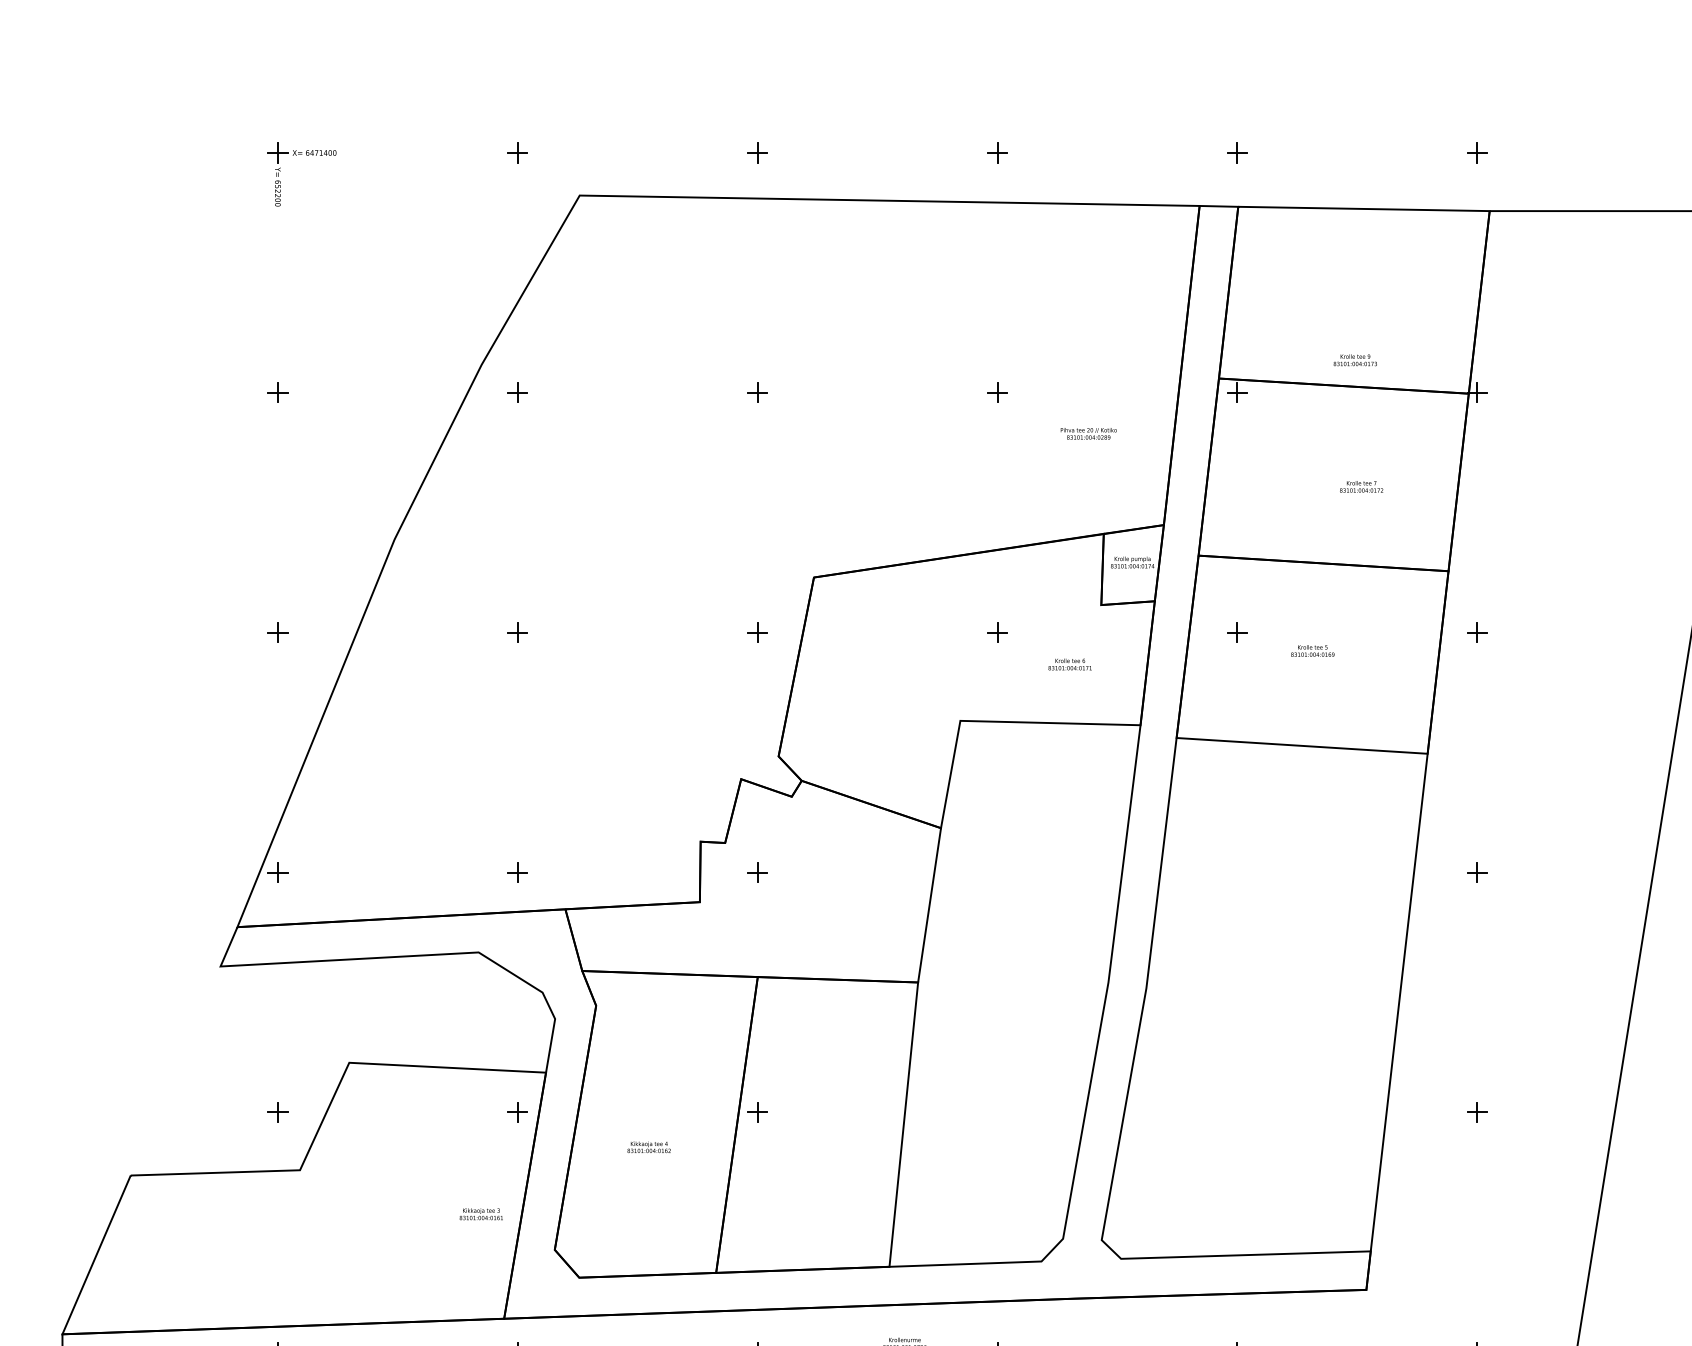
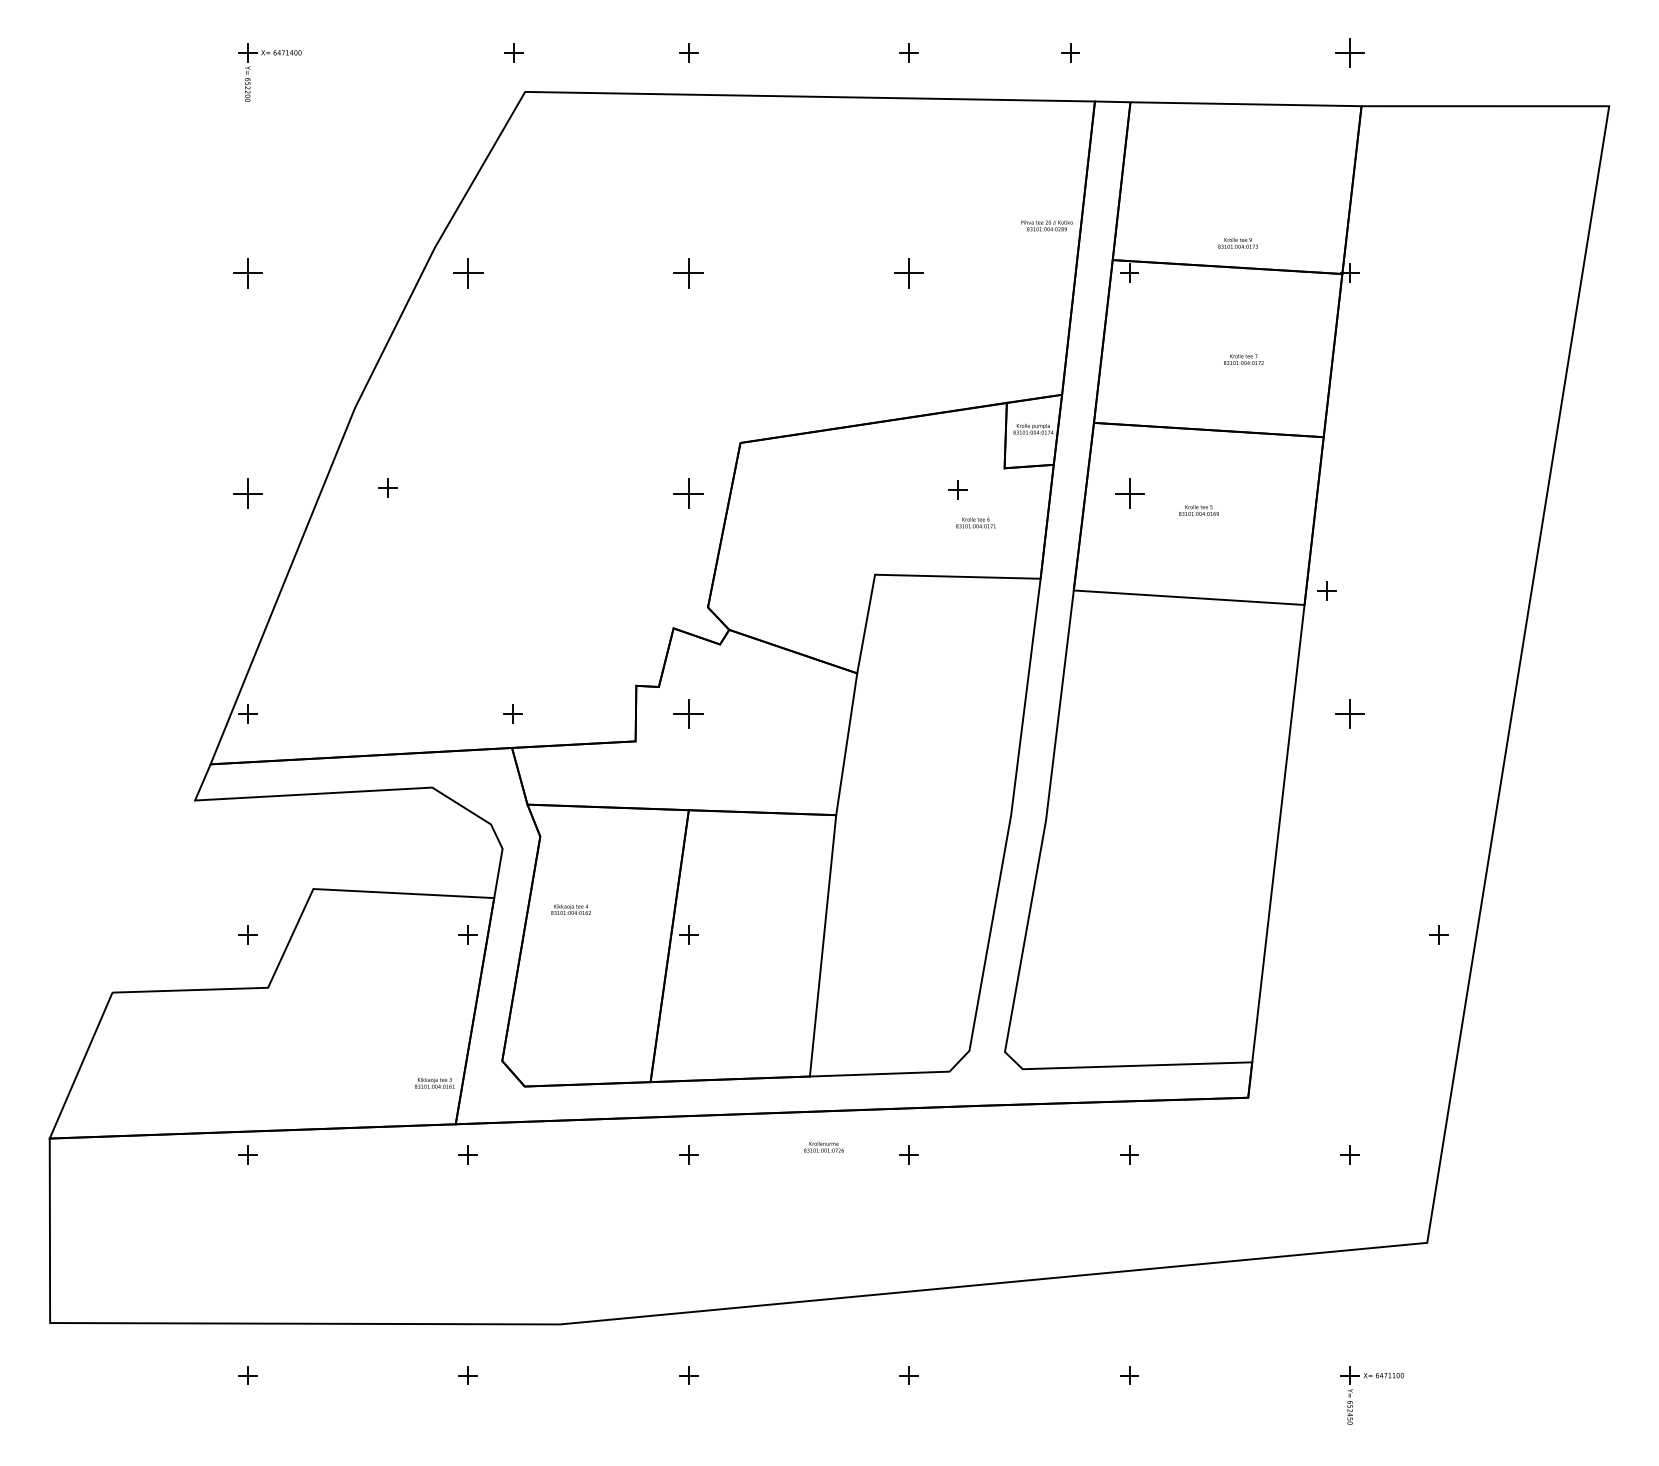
part: (516, 152) -> (513, 52), moved
part: (1237, 152) -> (1070, 52), moved
part: (1476, 152) -> (1349, 52), size x1.6
part: (277, 392) -> (247, 272), size x1.6
part: (516, 392) -> (467, 272), size x1.6
part: (757, 392) -> (688, 272), size x1.6
part: (996, 392) -> (908, 272), size x1.6
text: (1088, 433) -> (1046, 225), moved
part: (277, 632) -> (247, 493), size x1.6
part: (516, 632) -> (387, 487), moved
part: (757, 632) -> (688, 493), size x1.6
part: (996, 632) -> (957, 489), moved
part: (1237, 632) -> (1129, 493), size x1.6
part: (1476, 632) -> (1326, 590), moved
part: (516, 871) -> (512, 713), moved
part: (757, 871) -> (688, 713), size x1.6
part: (1476, 871) -> (1349, 713), size x1.6
part: (1476, 1112) -> (1438, 934), moved
text: (648, 1147) -> (570, 909), moved
text: (481, 1213) -> (434, 1082), moved

